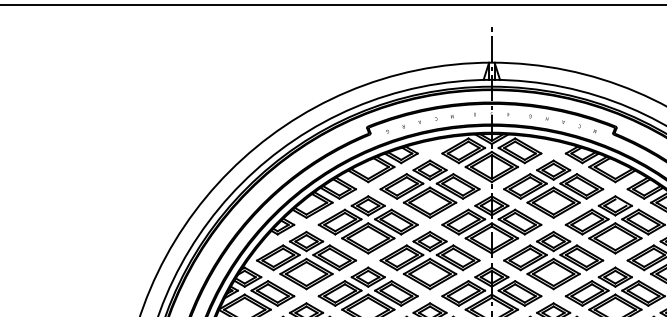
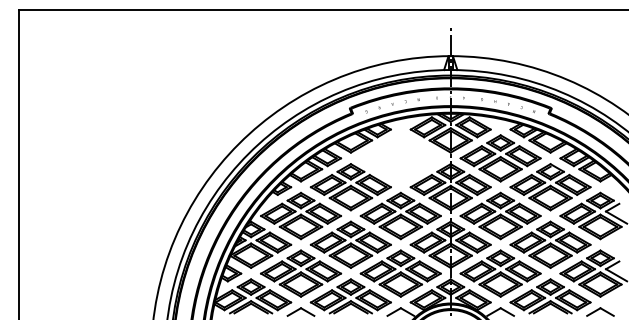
part: (429, 189) -> (400, 158), removed

